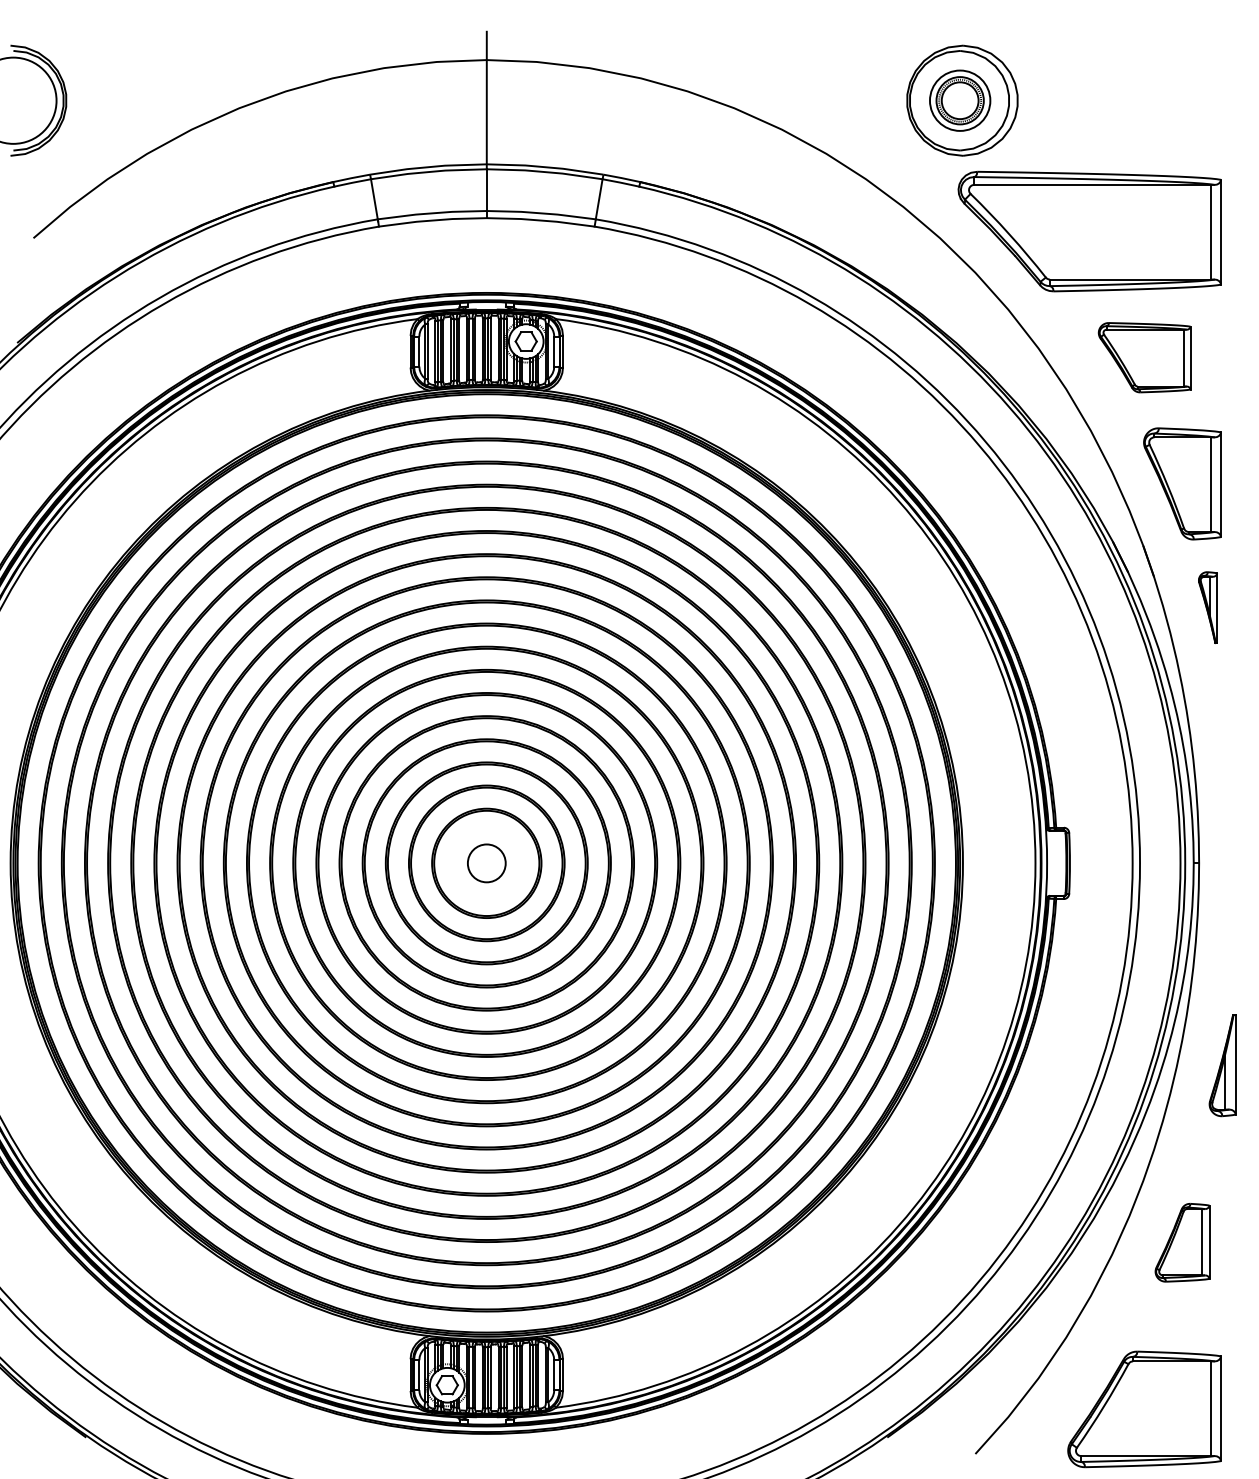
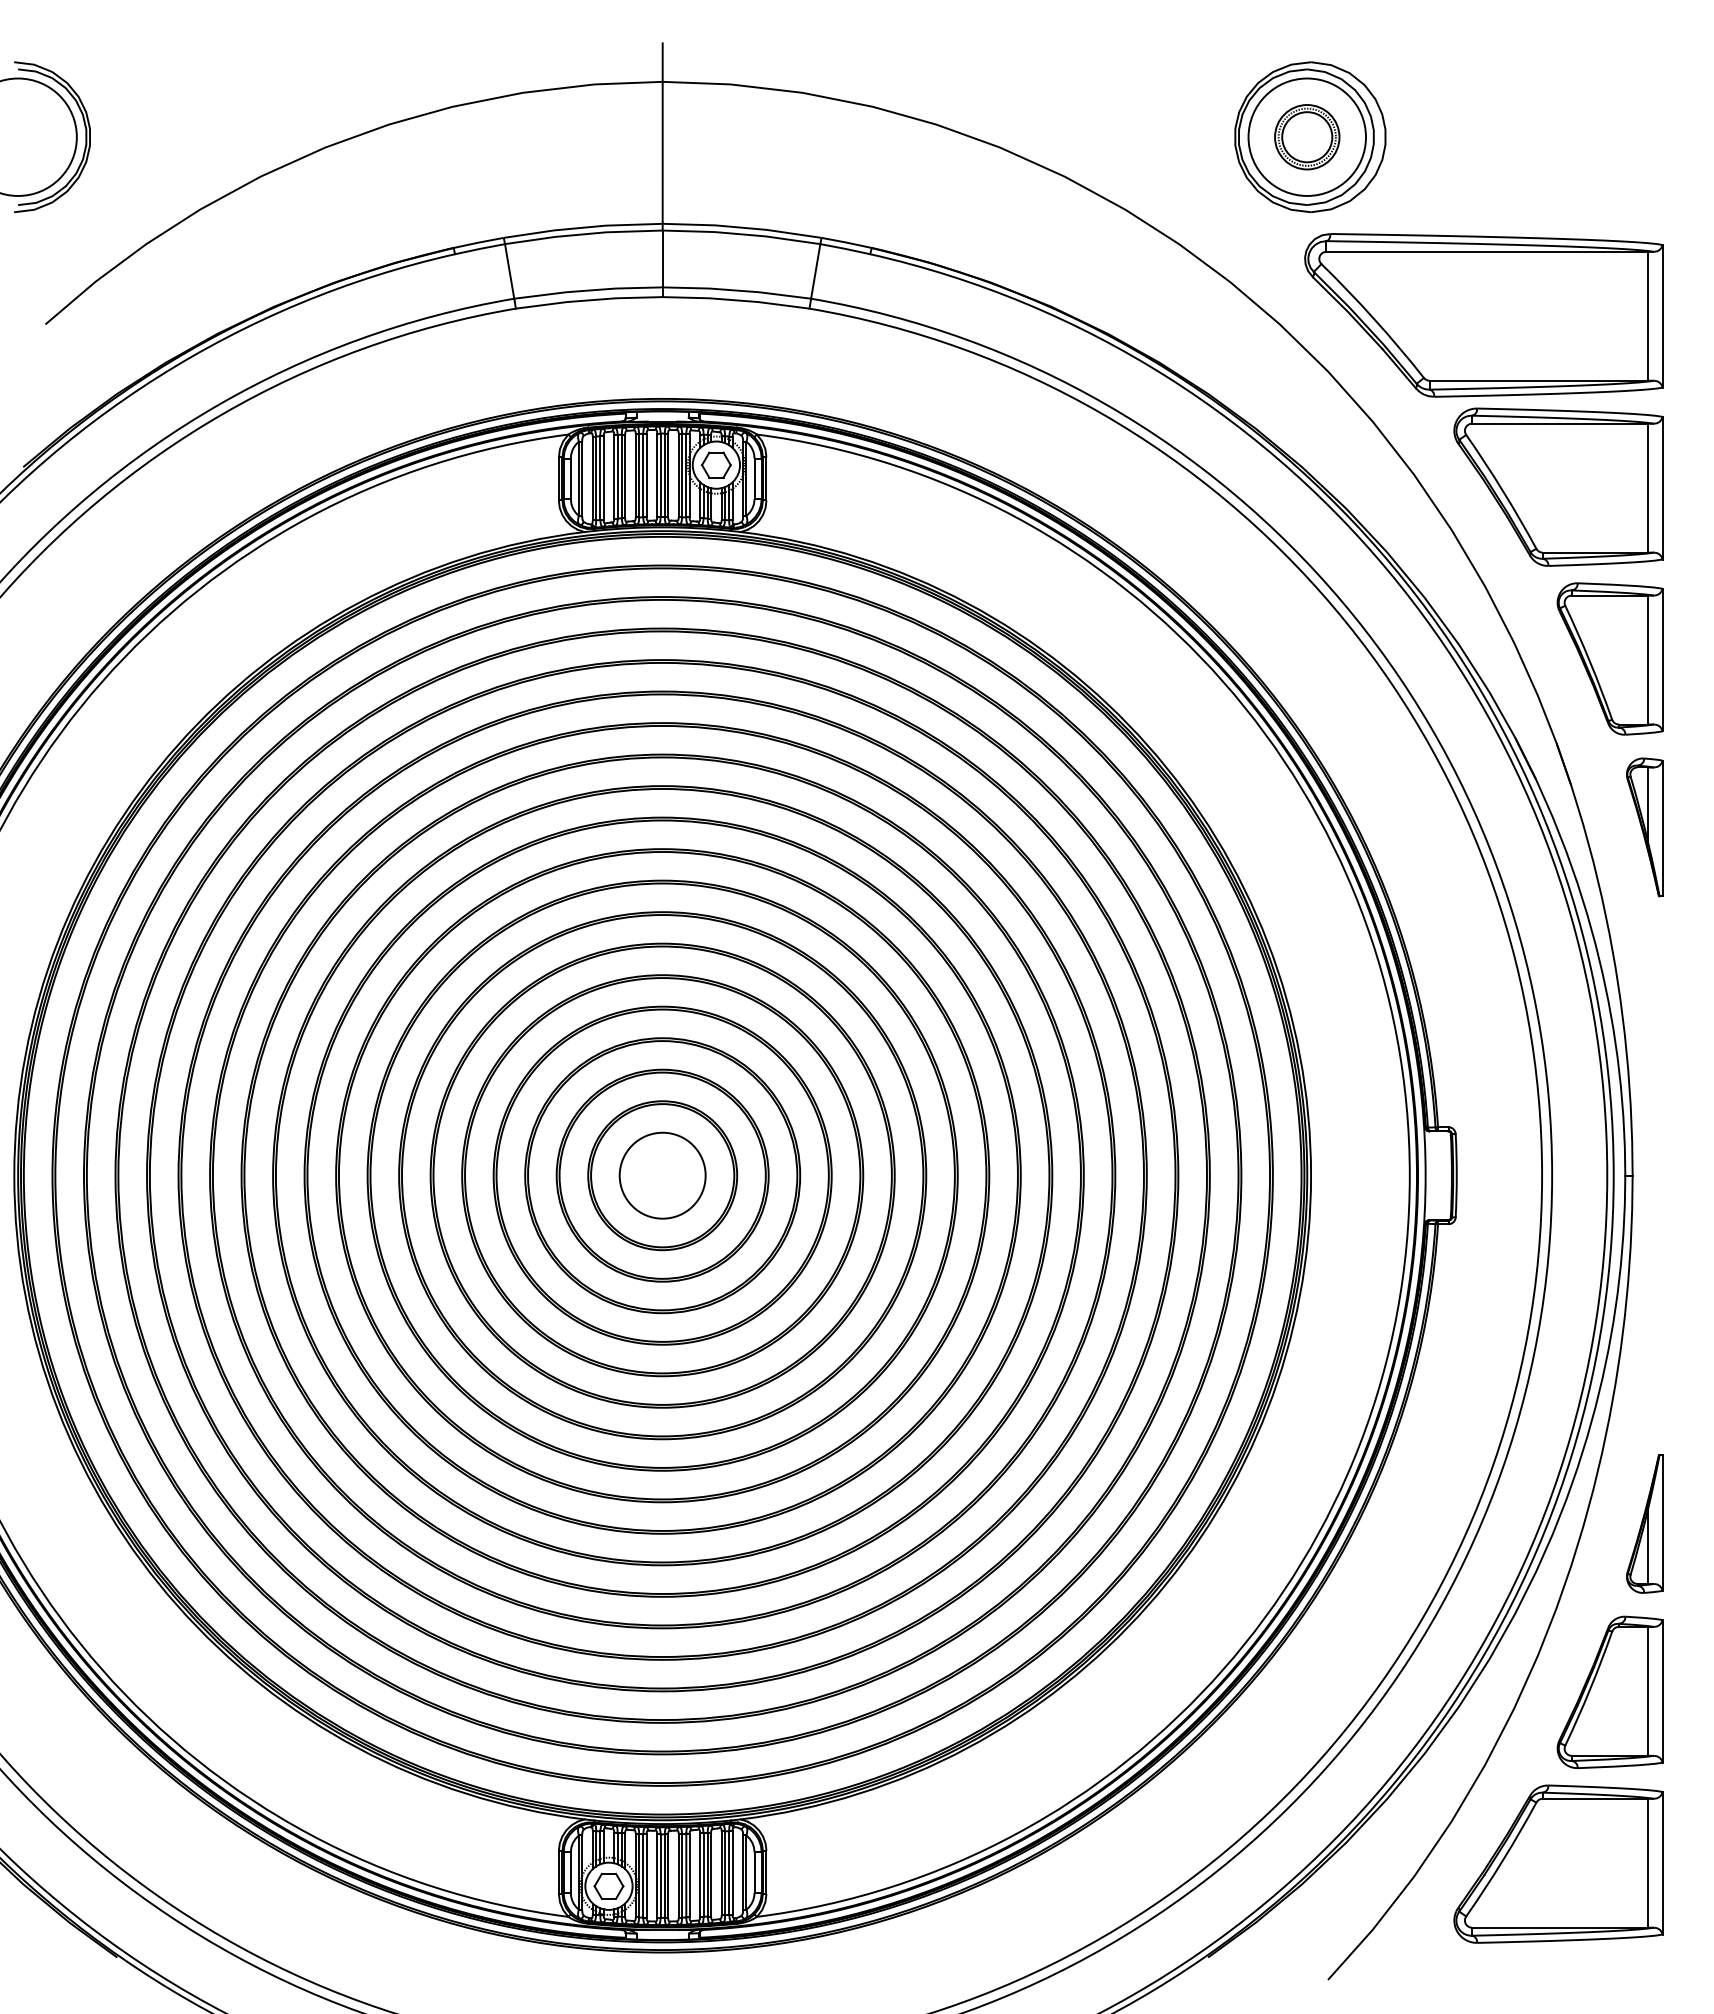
circle: (959, 100) -> (1306, 136), size x1.43
part: (1144, 357) -> (1558, 486), size x1.67
part: (1207, 607) -> (1644, 827), size x1.43
circle: (486, 863) -> (662, 1175), size x1.67
part: (1222, 1065) -> (1644, 1523), moved
part: (1182, 1242) -> (1609, 1691), size x1.43
part: (1144, 1408) -> (1558, 1863), moved

